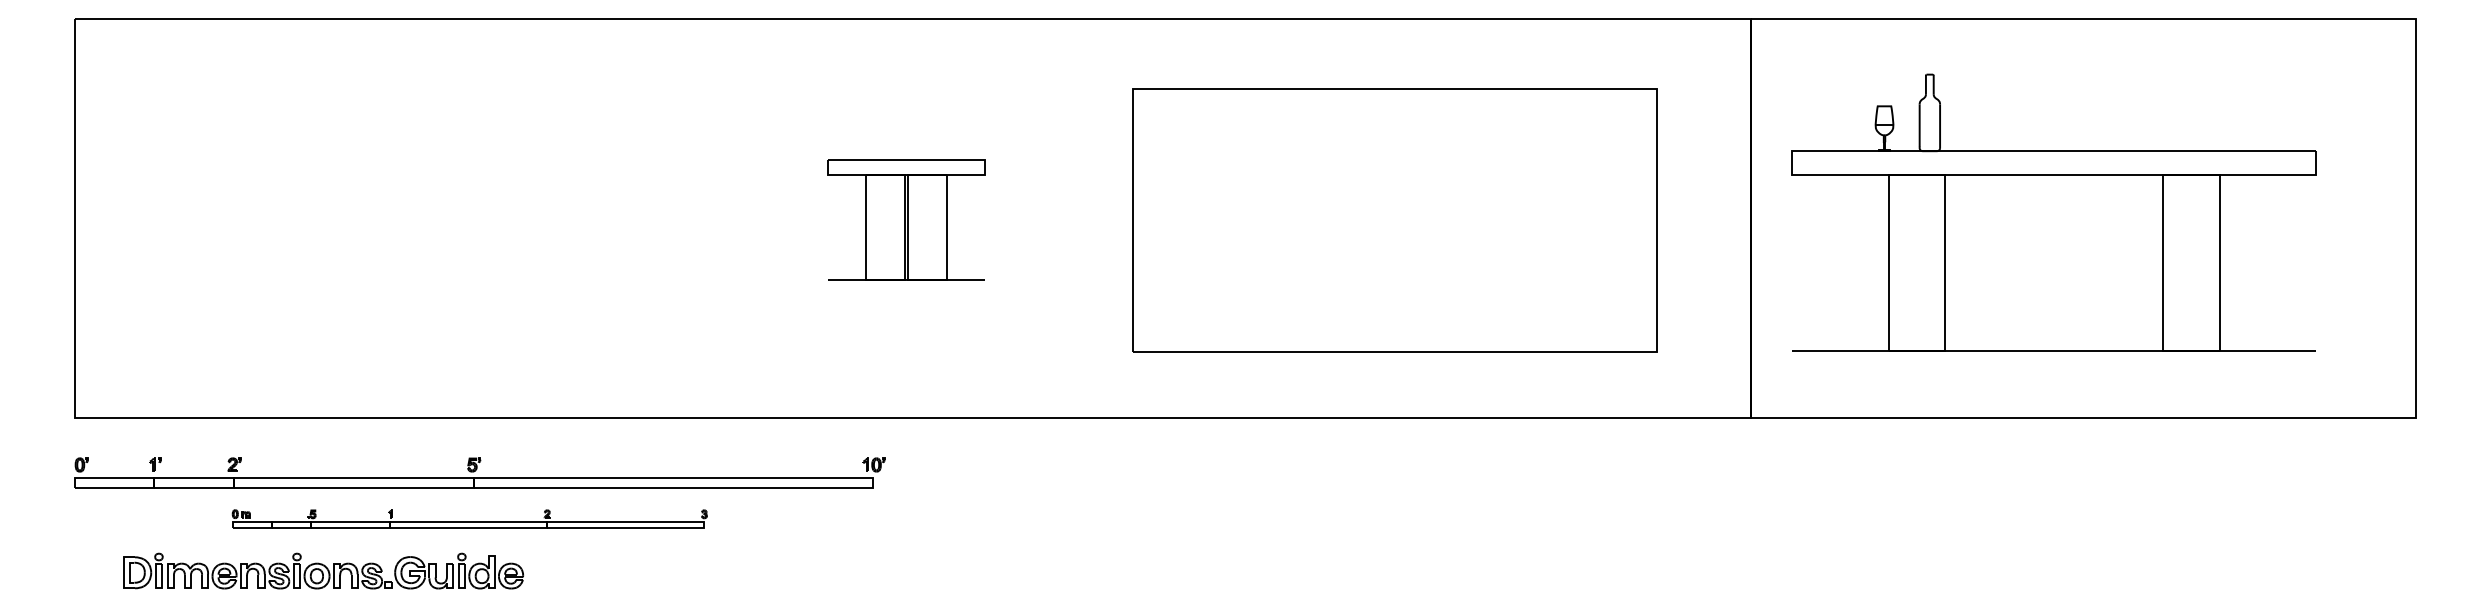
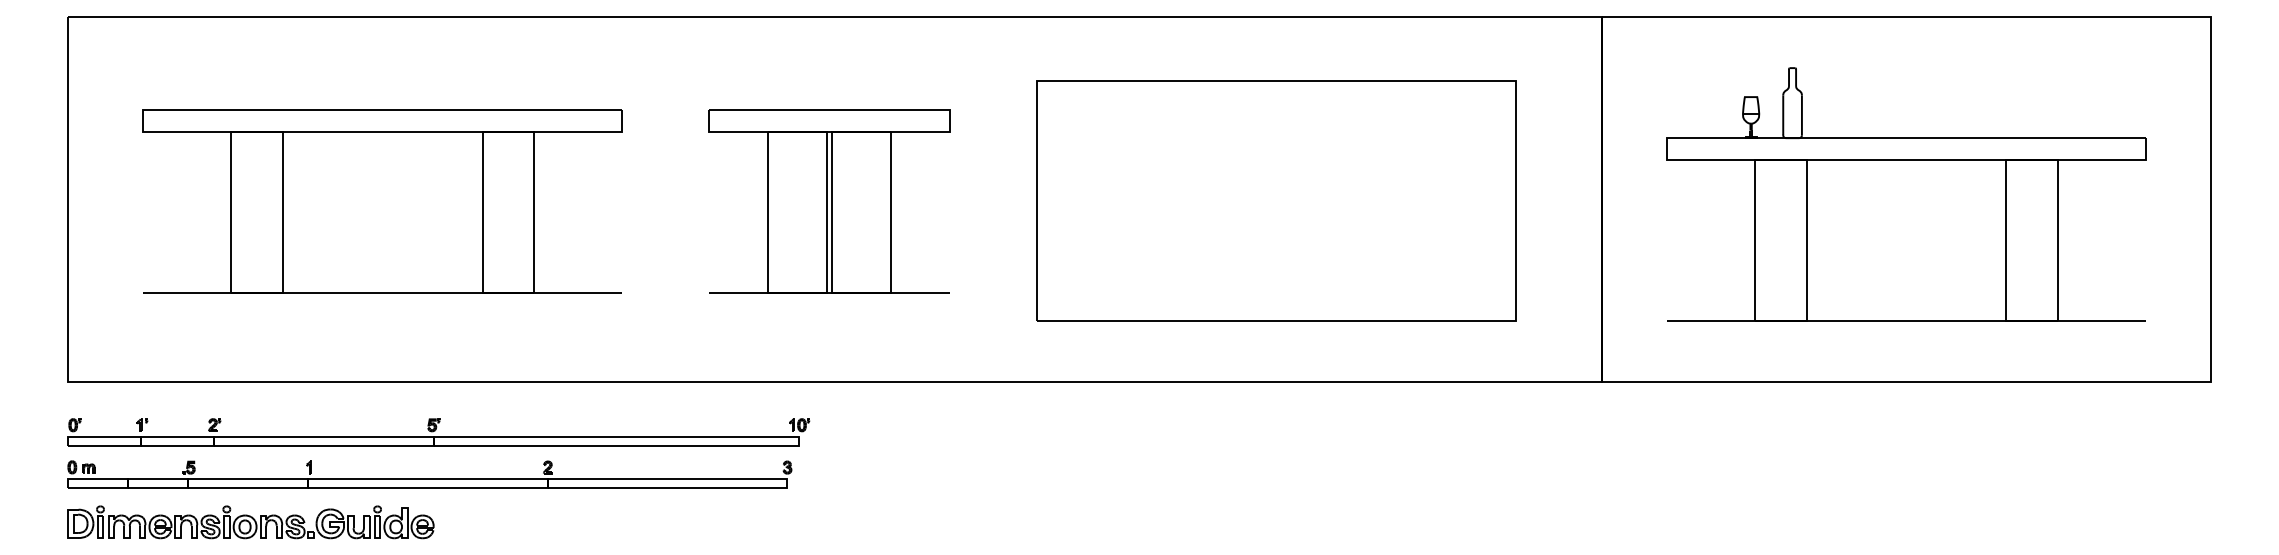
part: (2054, 212) -> (1906, 194), moved
part: (418, 220) -> (382, 201), added
part: (906, 220) -> (829, 201), size x1.67
part: (469, 518) -> (429, 474), size x1.67
part: (322, 571) -> (250, 522), moved

